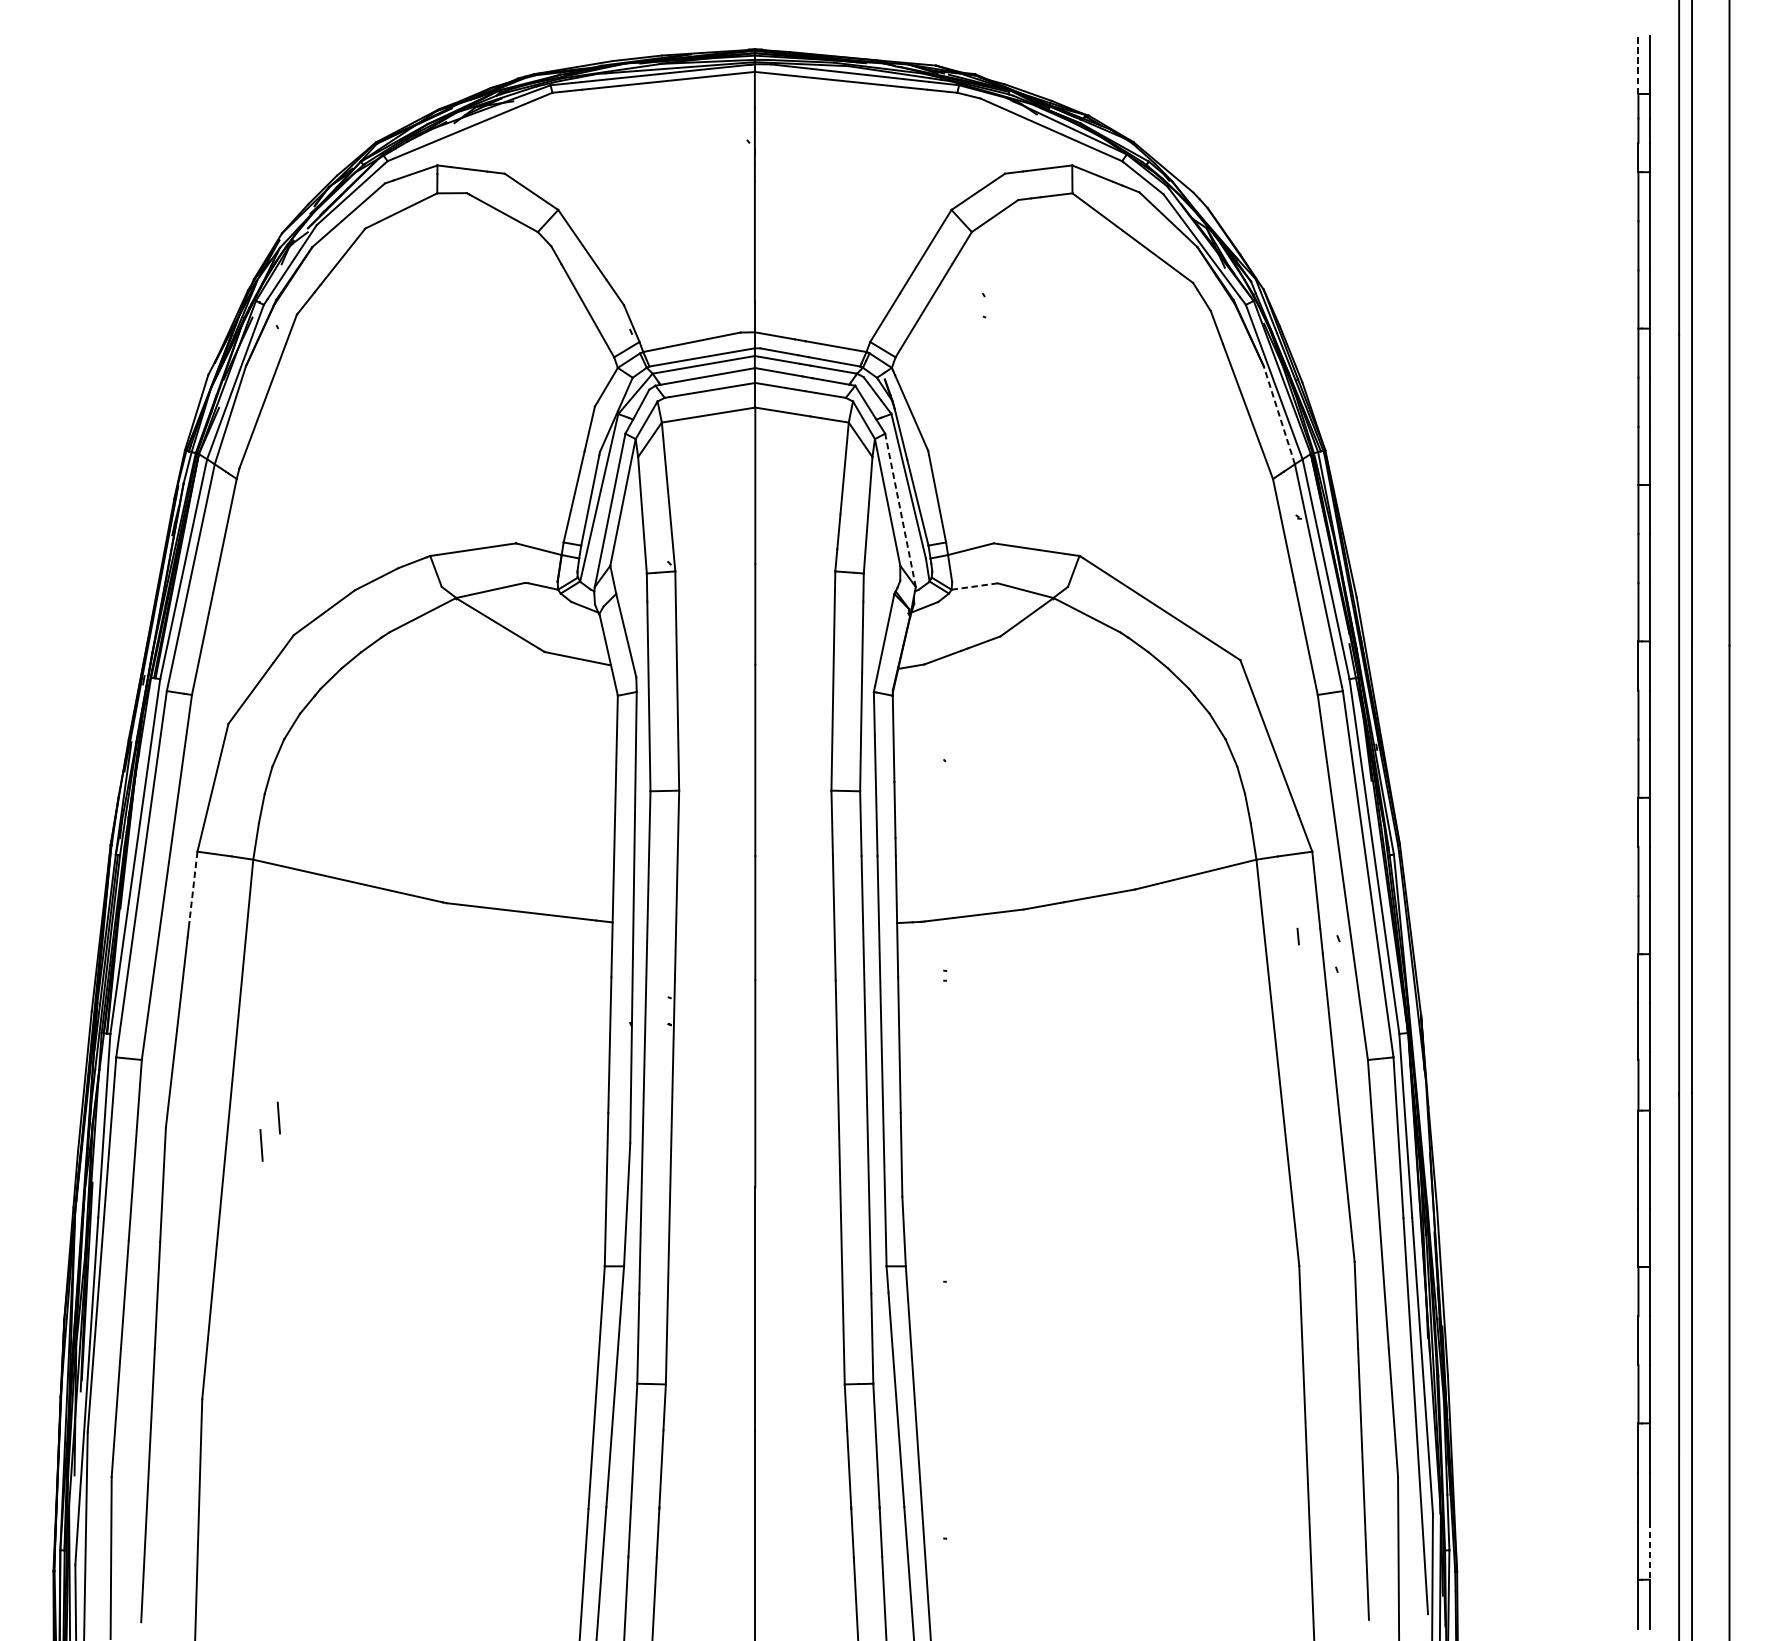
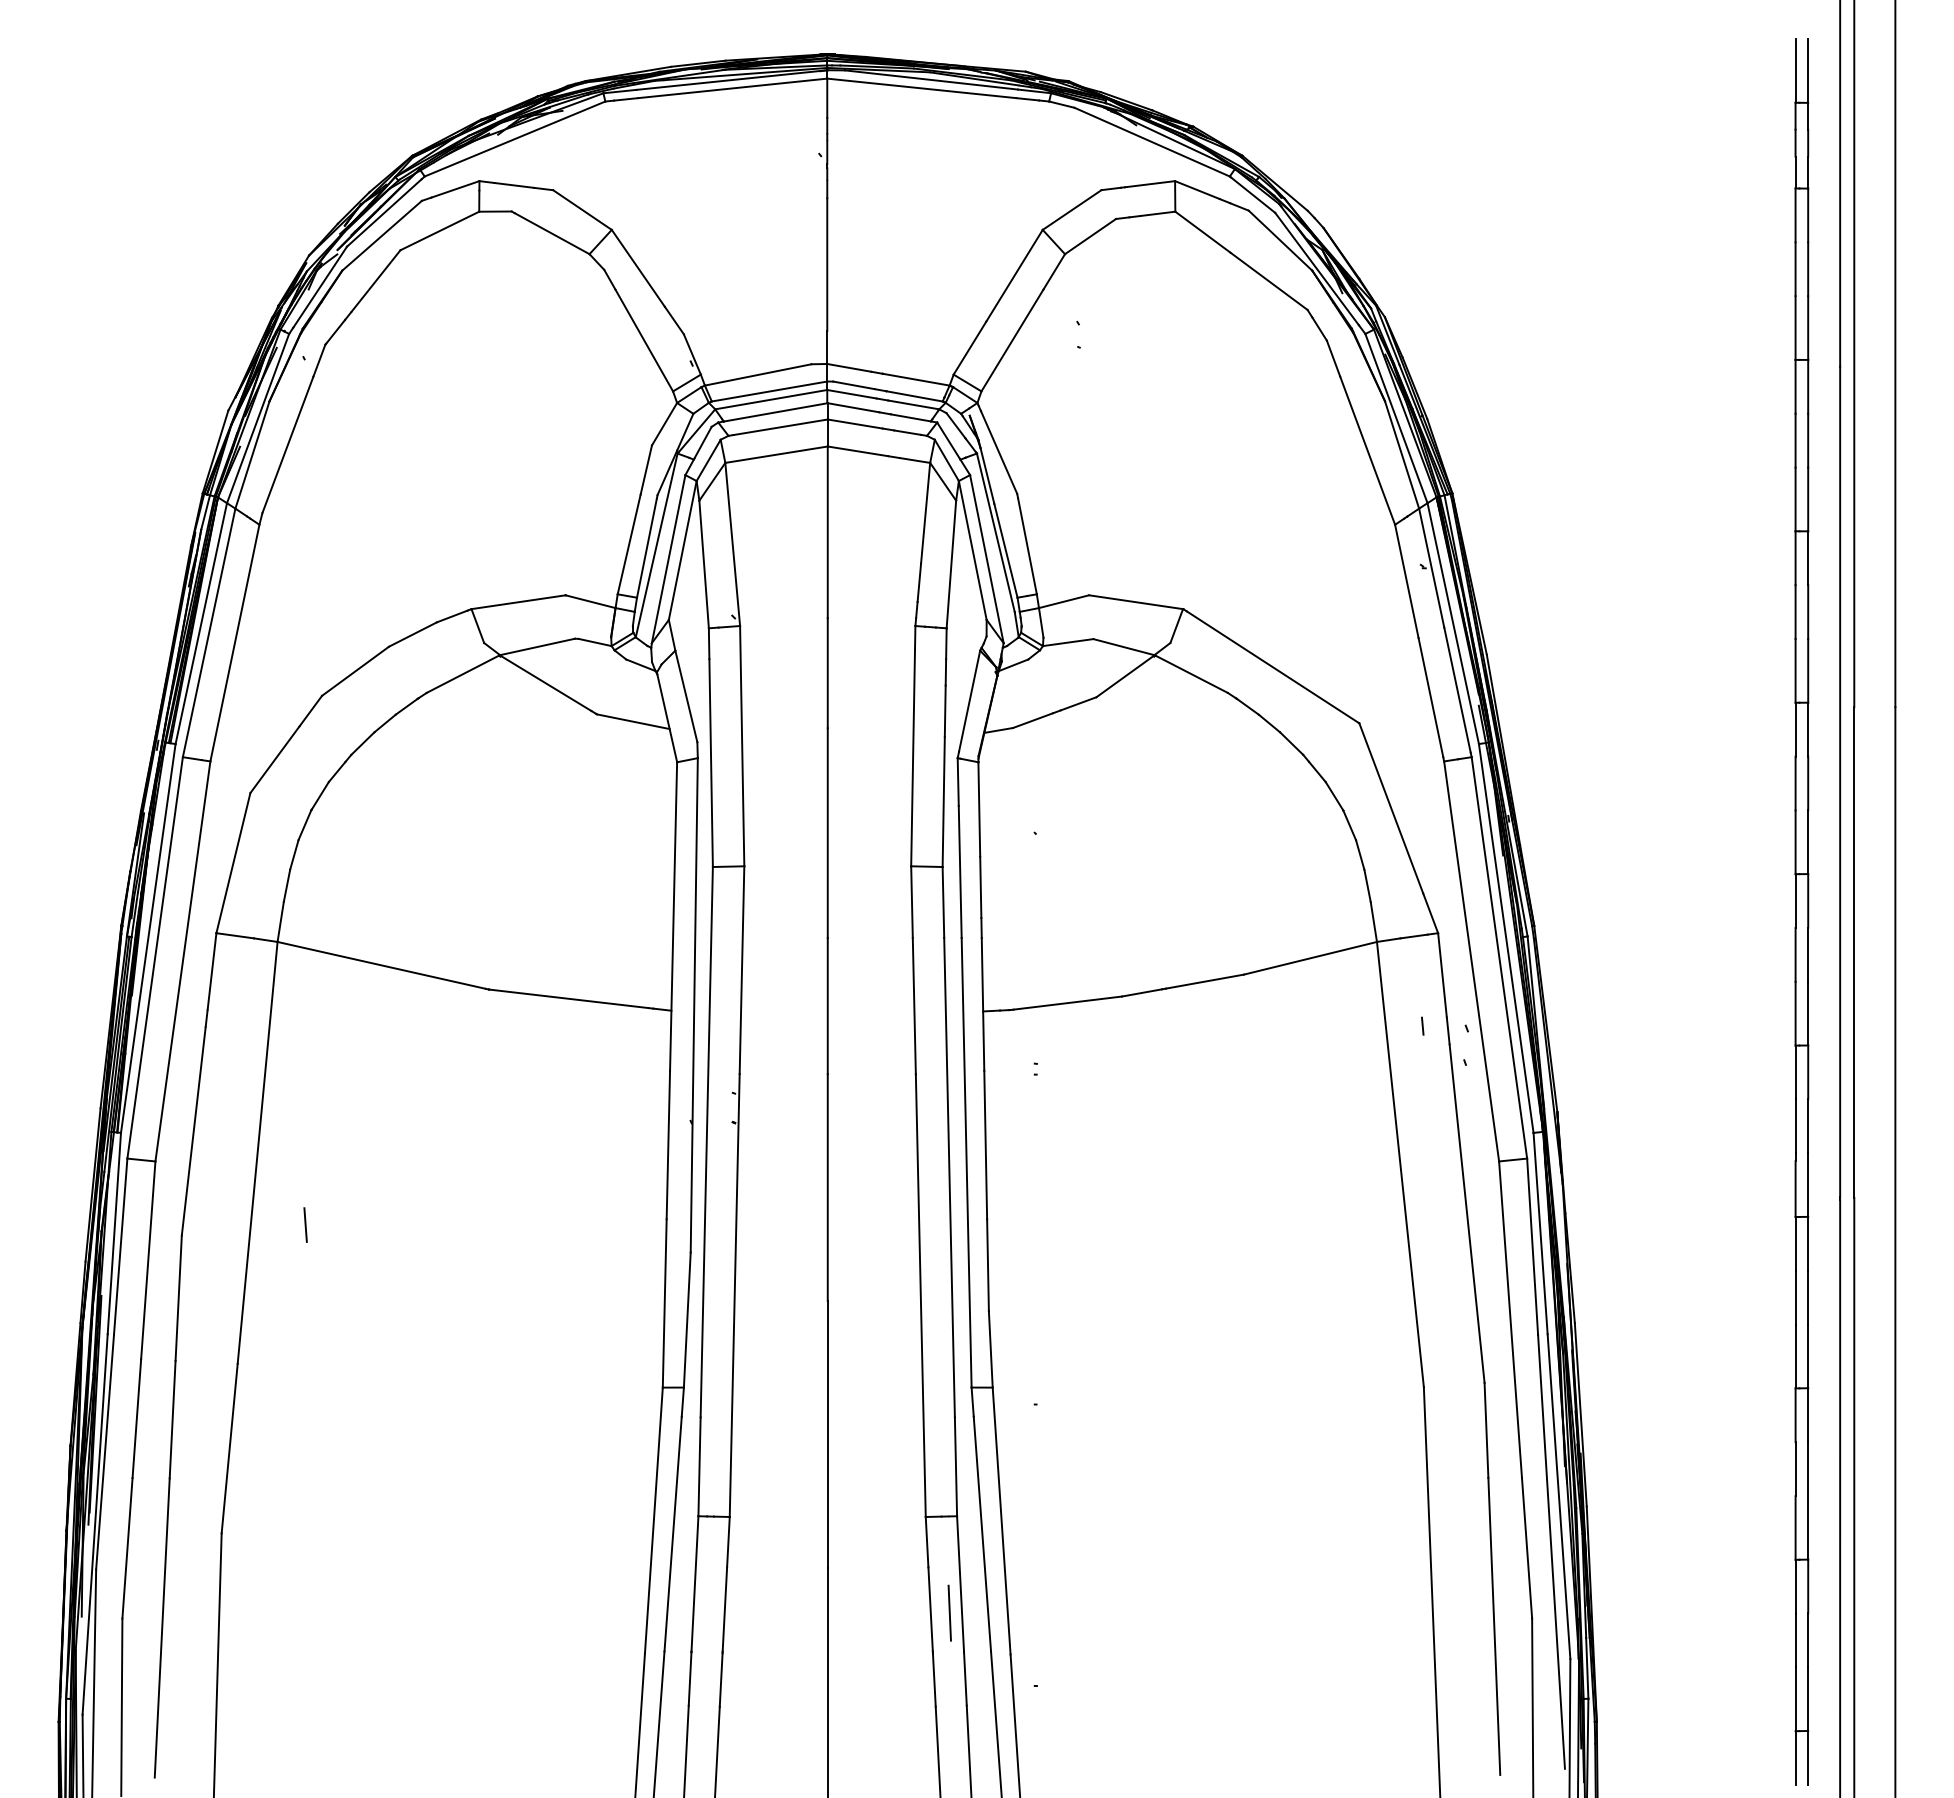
line: (1638, 64) -> (1795, 70), dashed -> solid
line: (1278, 414) -> (1401, 454), dashed -> solid
line: (900, 510) -> (986, 559), dashed -> solid
line: (974, 586) -> (1068, 642), dashed -> solid
line: (192, 886) -> (211, 971), dashed -> solid
line: (261, 1144) -> (286, 1254), removed
line: (866, 1471) -> (949, 1612), added
line: (1650, 1550) -> (1808, 1699), dashed -> solid

